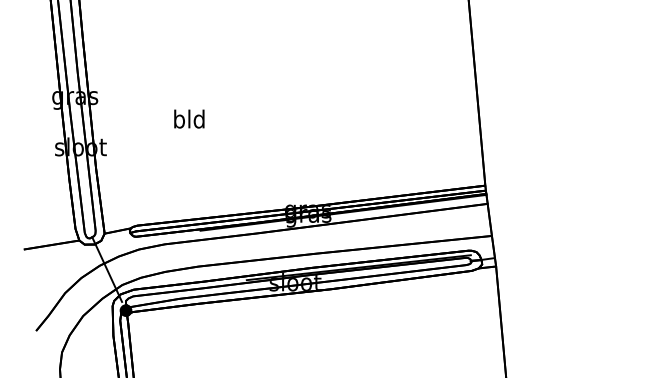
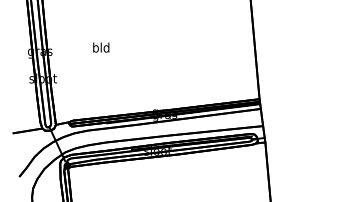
text: (189, 118) -> (101, 47), moved

